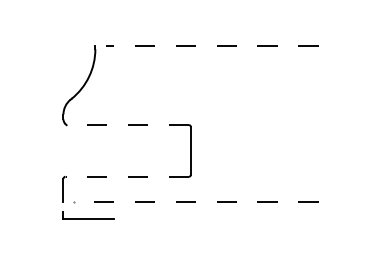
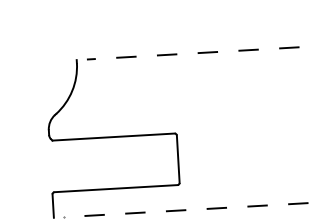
line: (127, 125) -> (113, 137), dashed -> solid
line: (127, 176) -> (116, 188), dashed -> solid

